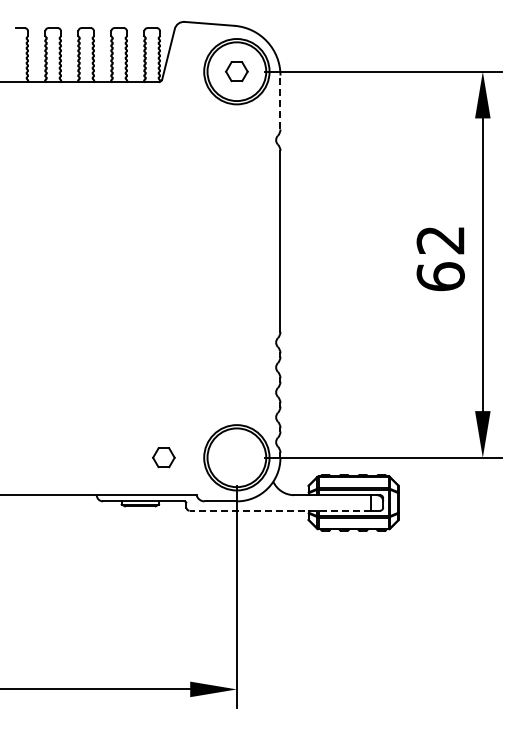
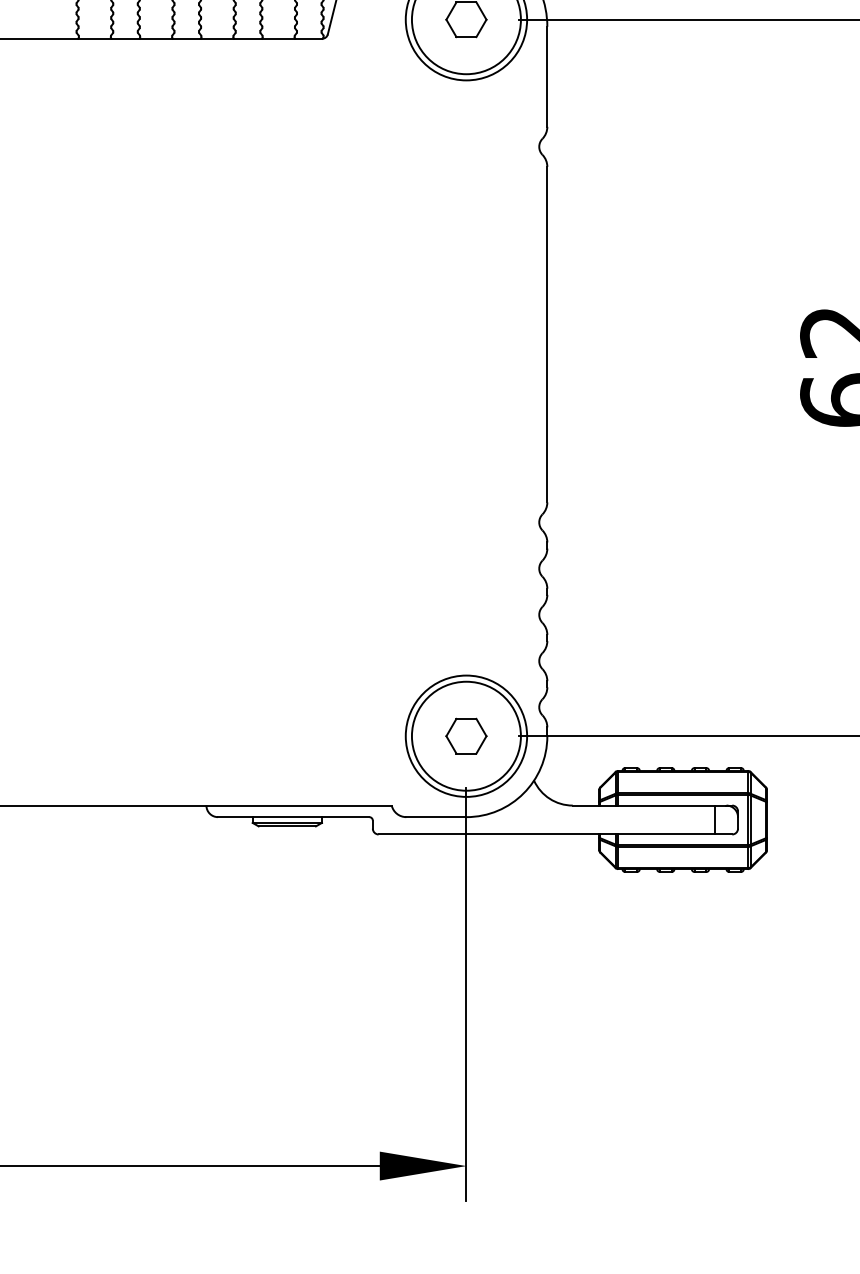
line: (280, 102) -> (547, 76), dashed -> solid
part: (163, 457) -> (465, 735), moved
line: (280, 510) -> (547, 834), dashed -> solid

